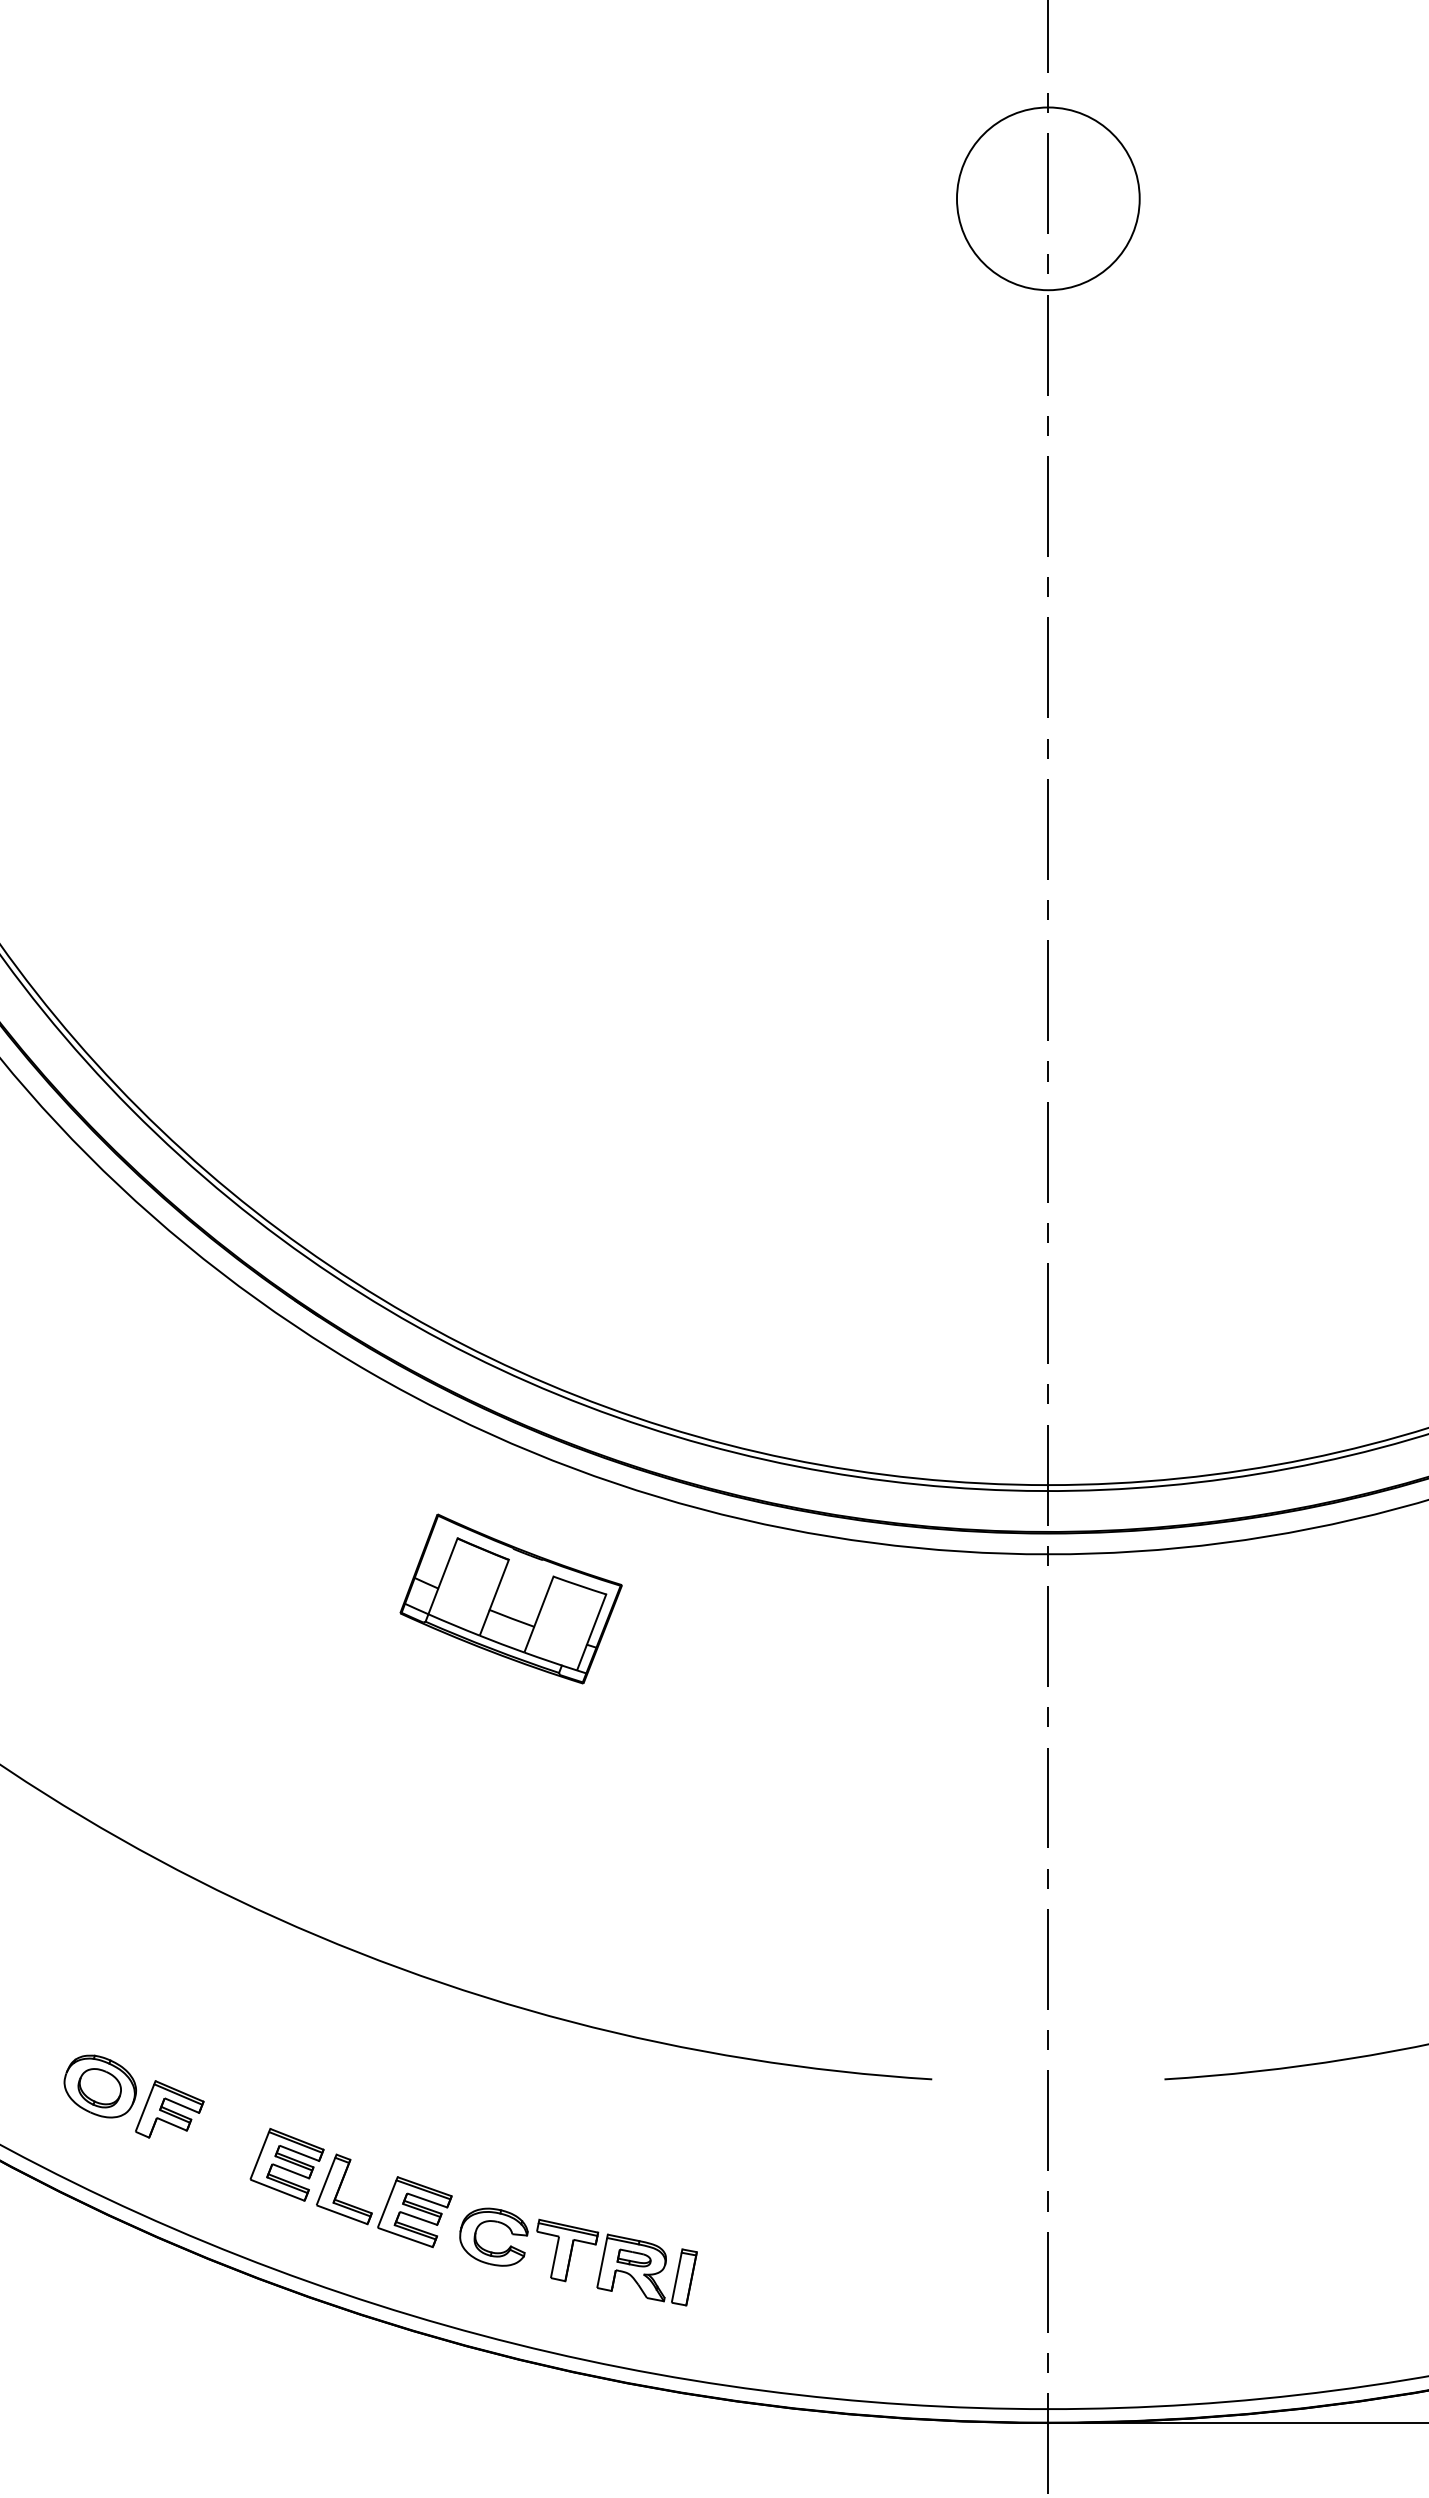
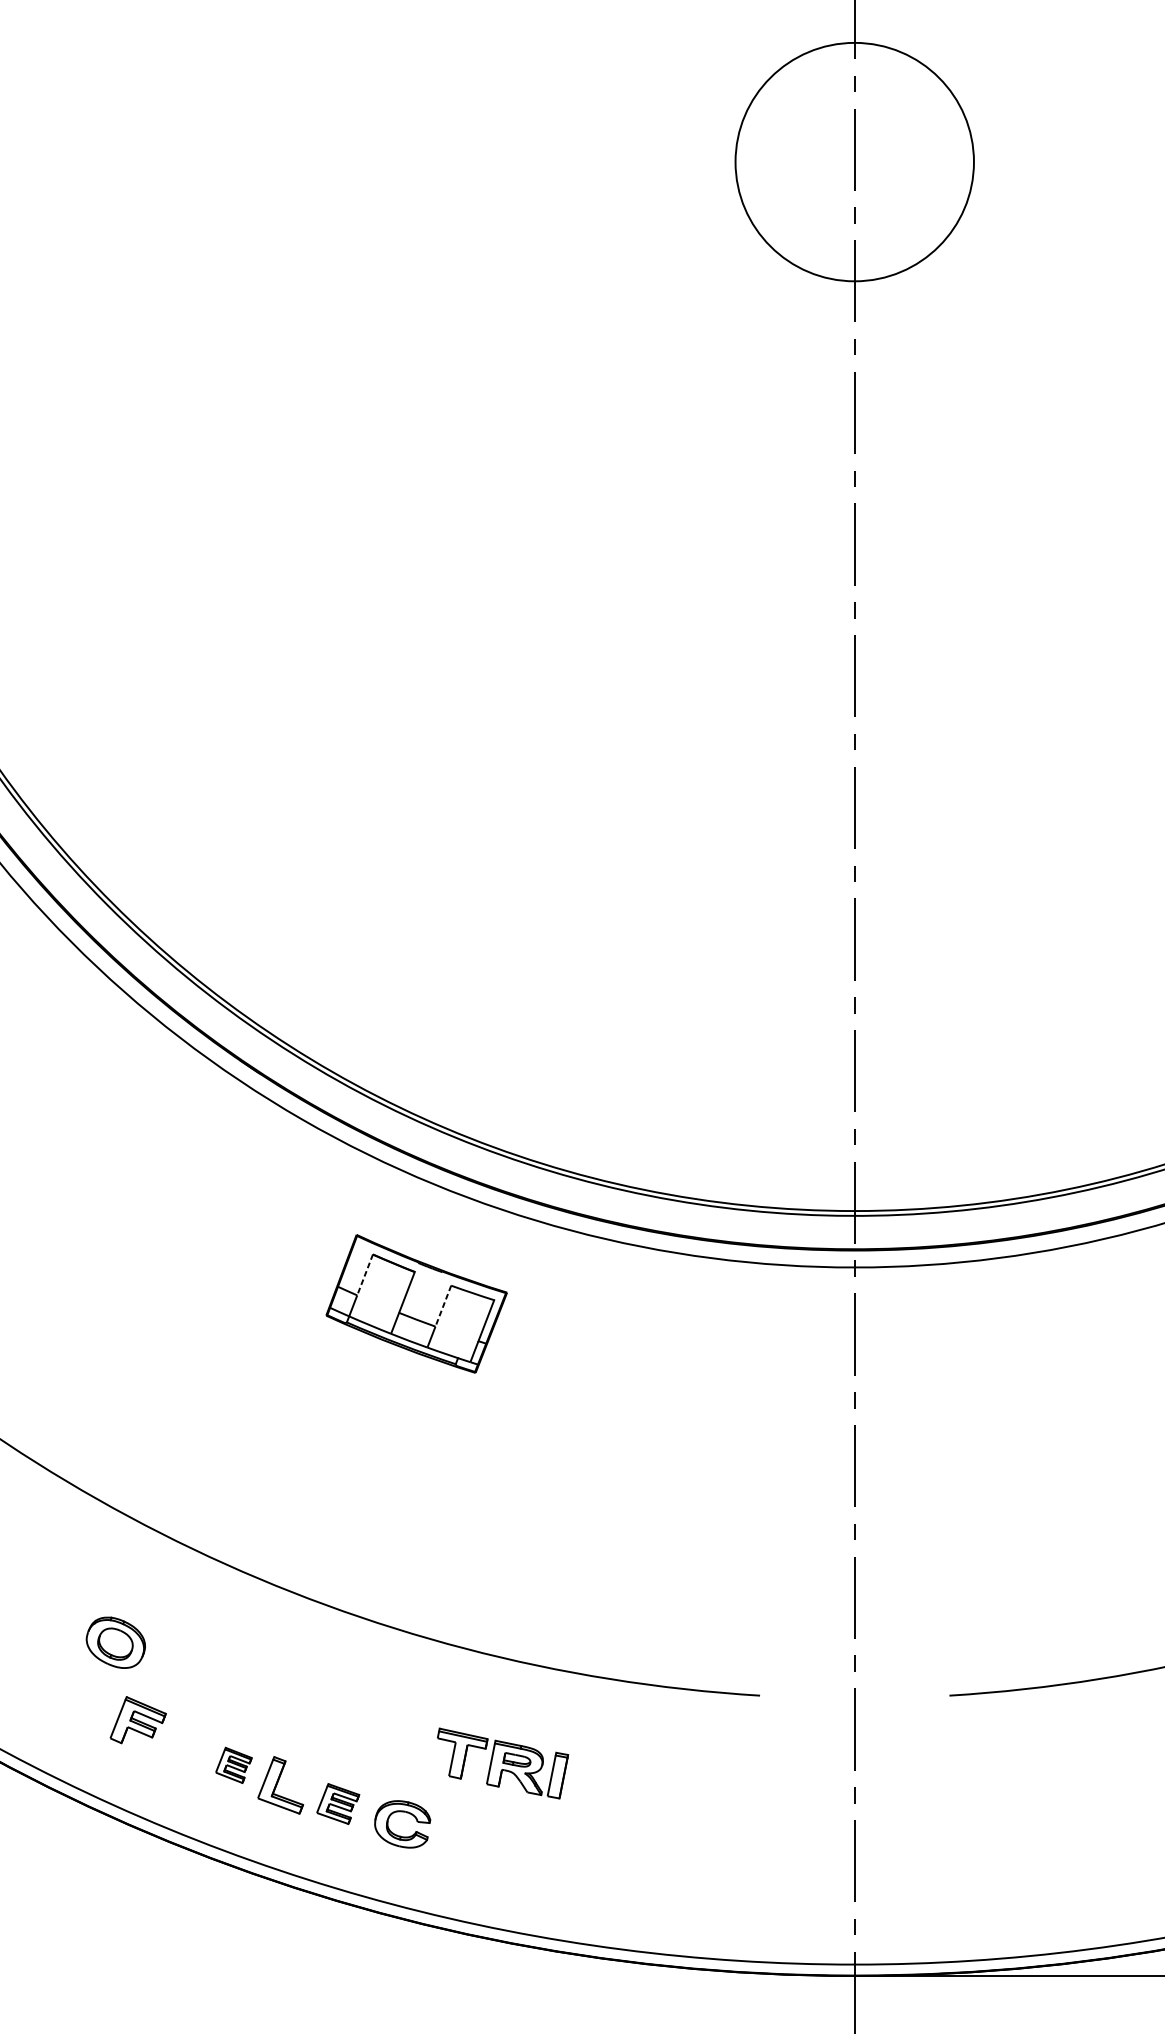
circle: (1047, 198) -> (854, 161), size x1.6
line: (447, 1563) -> (364, 1274), solid -> dashed
line: (543, 1601) -> (443, 1305), solid -> dashed
part: (99, 2086) -> (115, 1642), moved
part: (286, 2164) -> (233, 1765), size x0.6
part: (414, 2212) -> (337, 1804), size x0.7
part: (616, 2262) -> (502, 1763), moved

